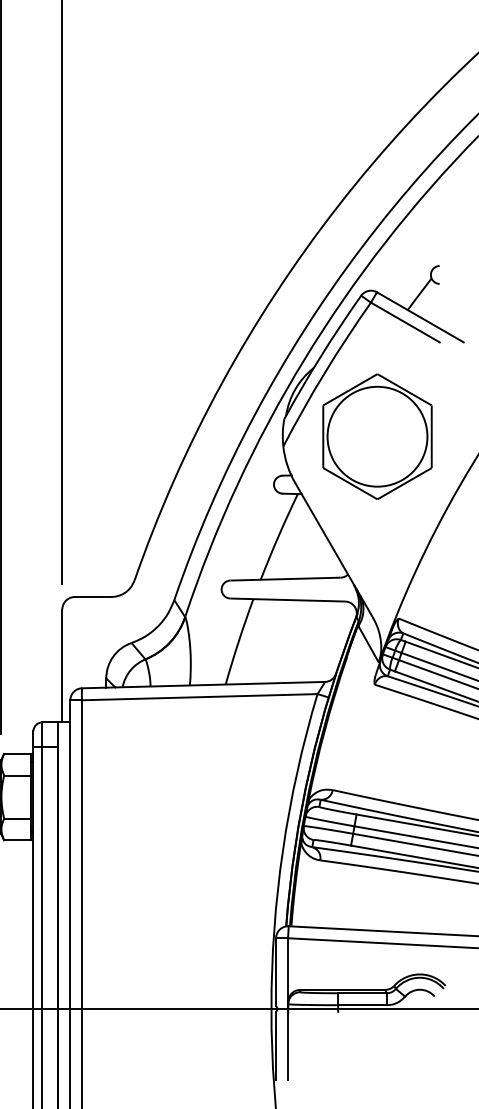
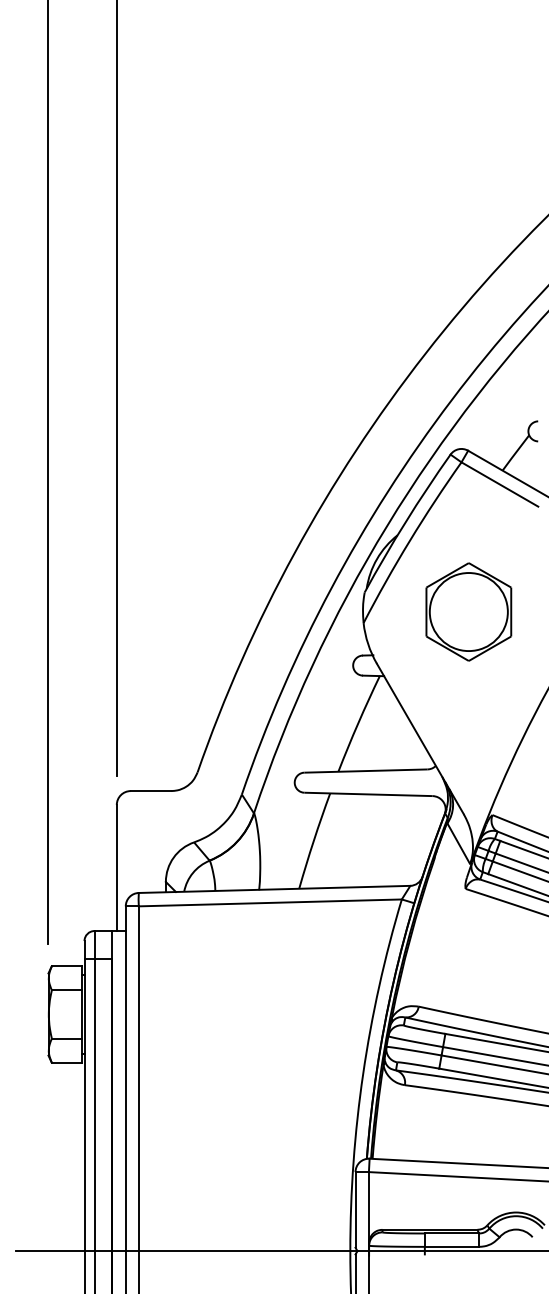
part: (377, 436) -> (468, 611), size x0.7

